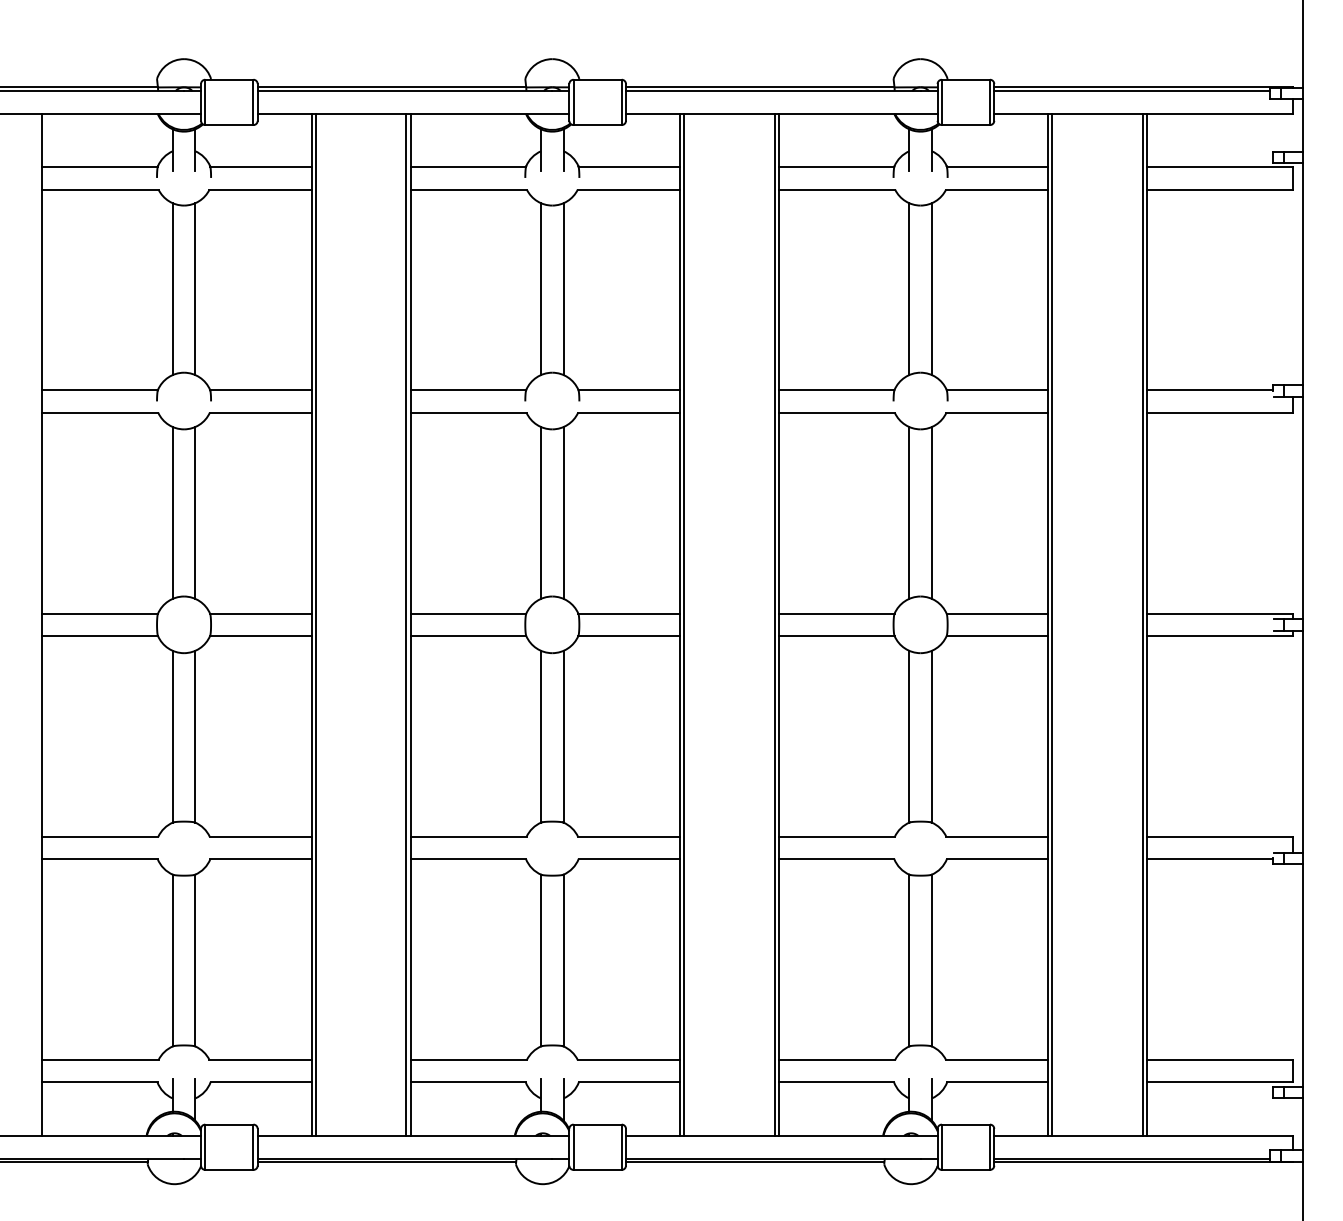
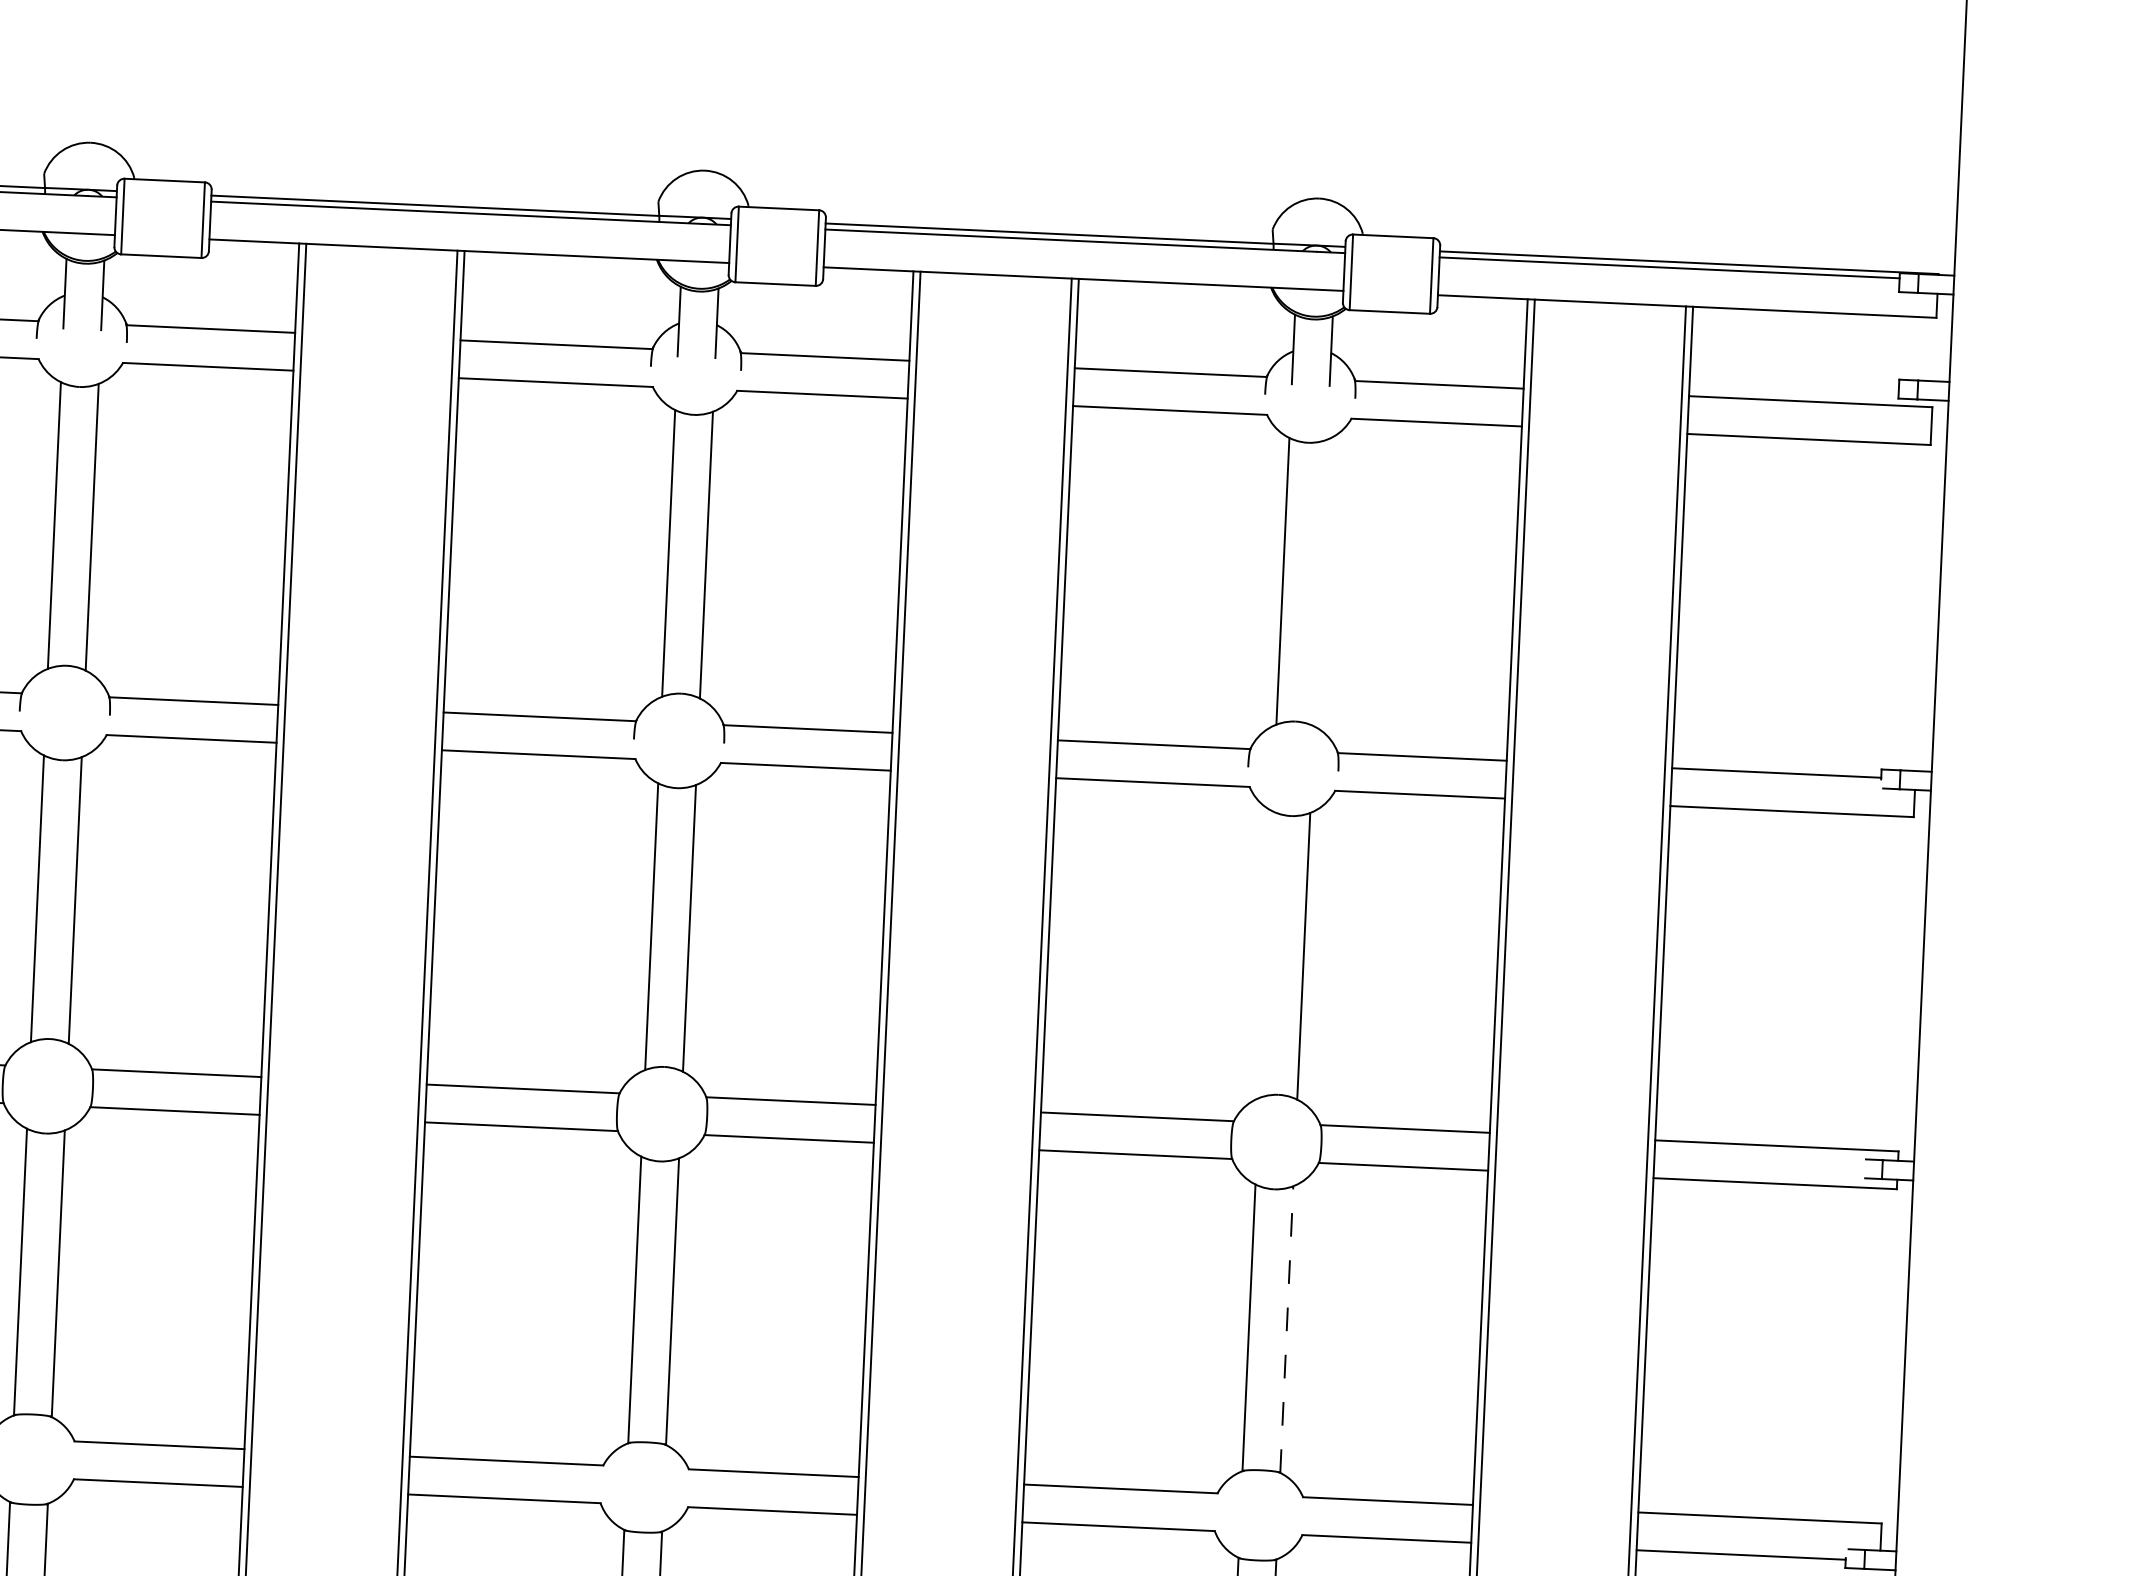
line: (931, 289) -> (1319, 583), removed
line: (909, 512) -> (1266, 953), removed
line: (931, 736) -> (1286, 1329), solid -> dashed

